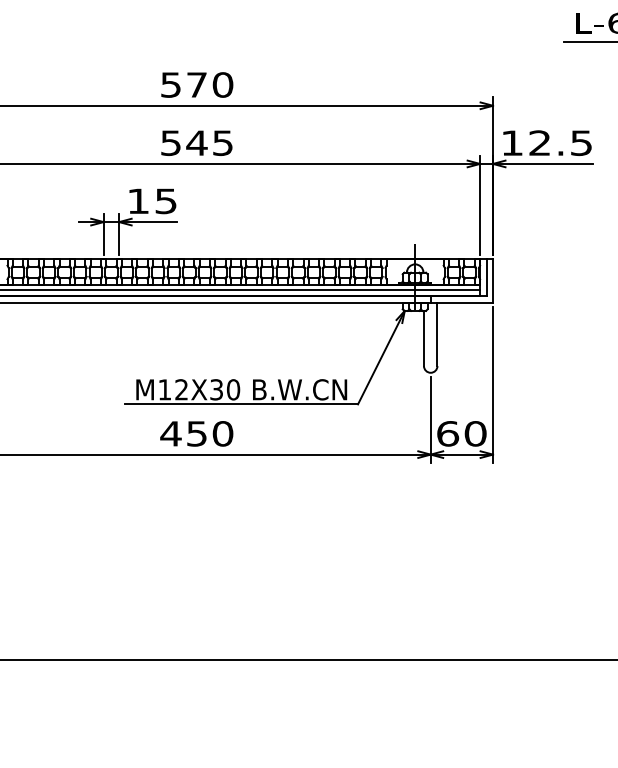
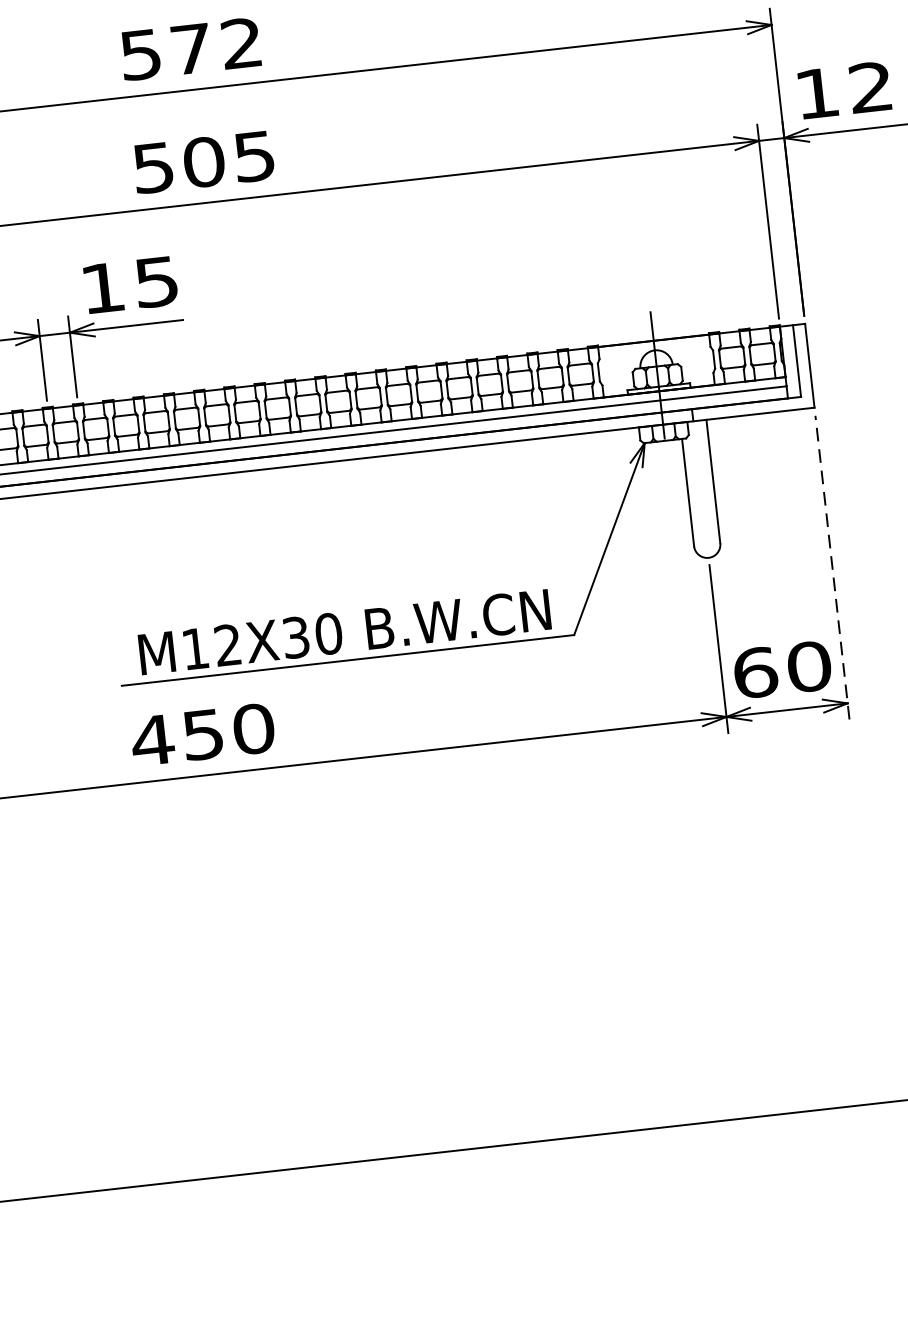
text: (222, 84) -> (240, 42), 570 -> 572
text: (196, 142) -> (202, 161), 545 -> 505
line: (493, 384) -> (833, 566), solid -> dashed
text: (196, 433) -> (202, 734), moved

